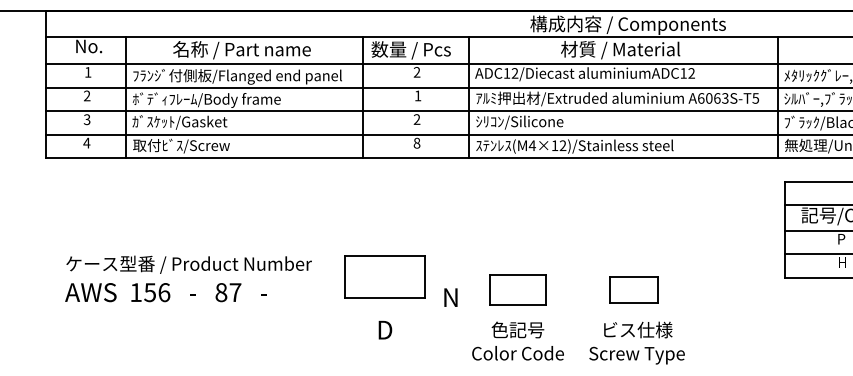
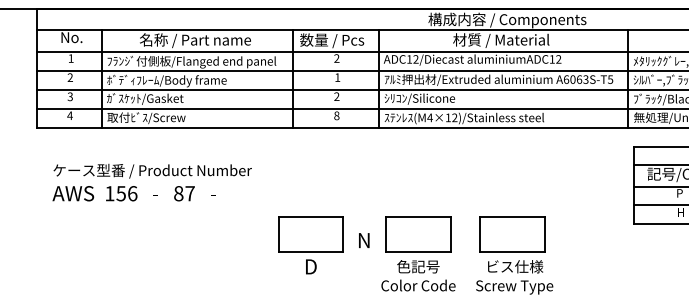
part: (384, 276) -> (310, 234), moved
text: (188, 278) -> (152, 182), moved
part: (517, 289) -> (418, 234), size x1.43
part: (633, 289) -> (511, 234), size x1.67

